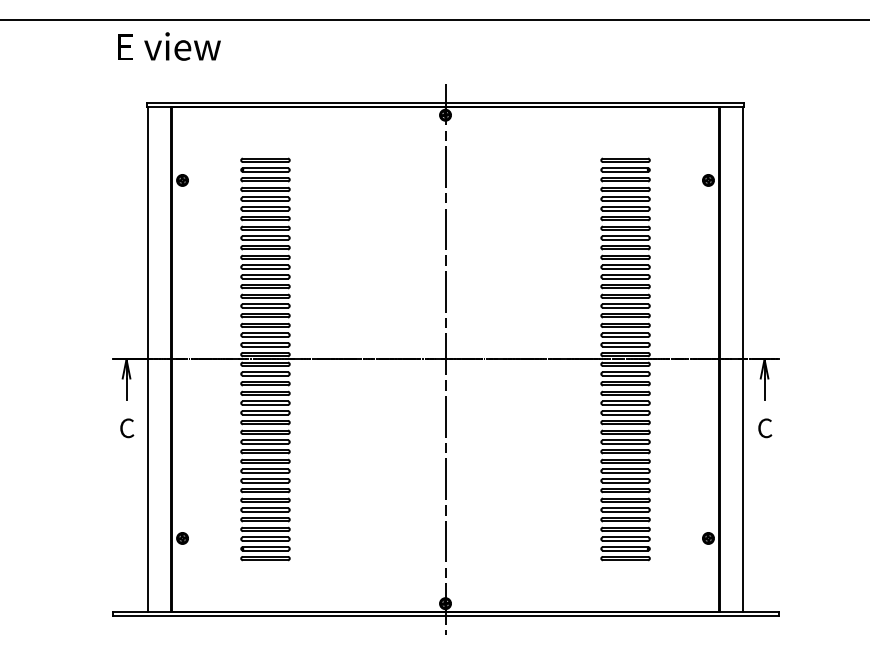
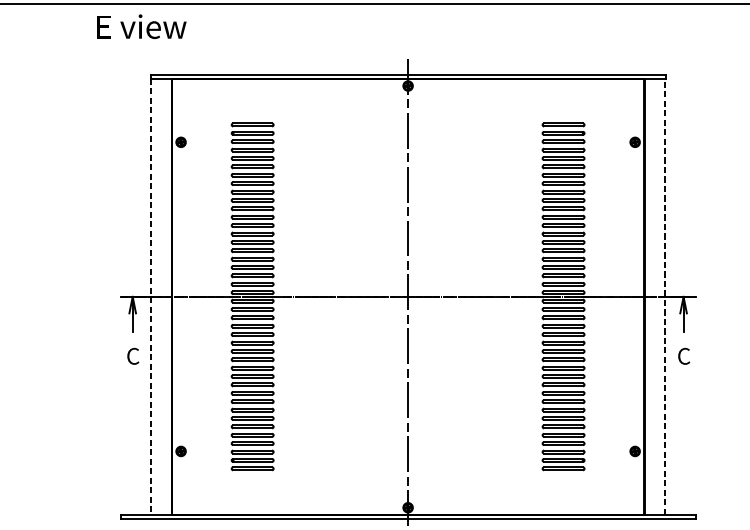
text: (169, 46) -> (142, 26), moved
line: (147, 359) -> (150, 296), solid -> dashed
line: (743, 359) -> (665, 296), solid -> dashed

